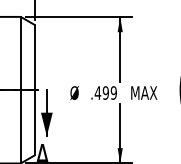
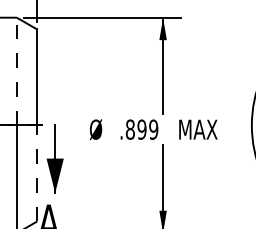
line: (20, 53) -> (16, 71), solid -> dashed
text: (97, 92) -> (129, 128), .499 -> .899
line: (34, 122) -> (37, 172), solid -> dashed

